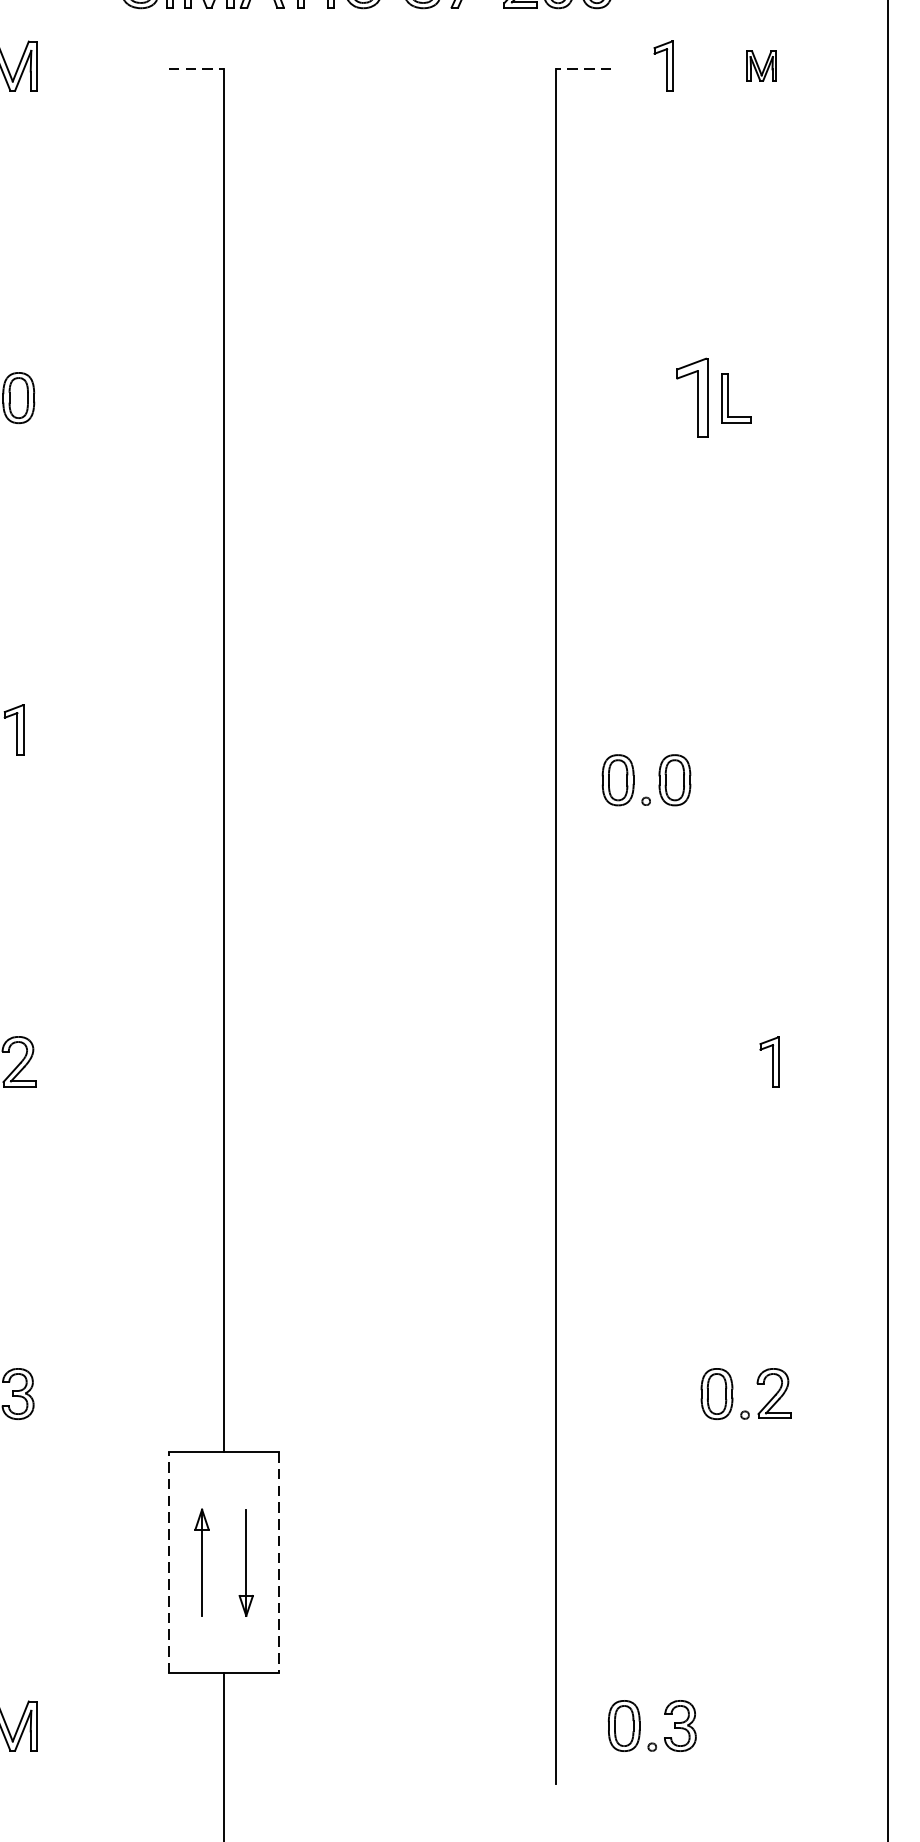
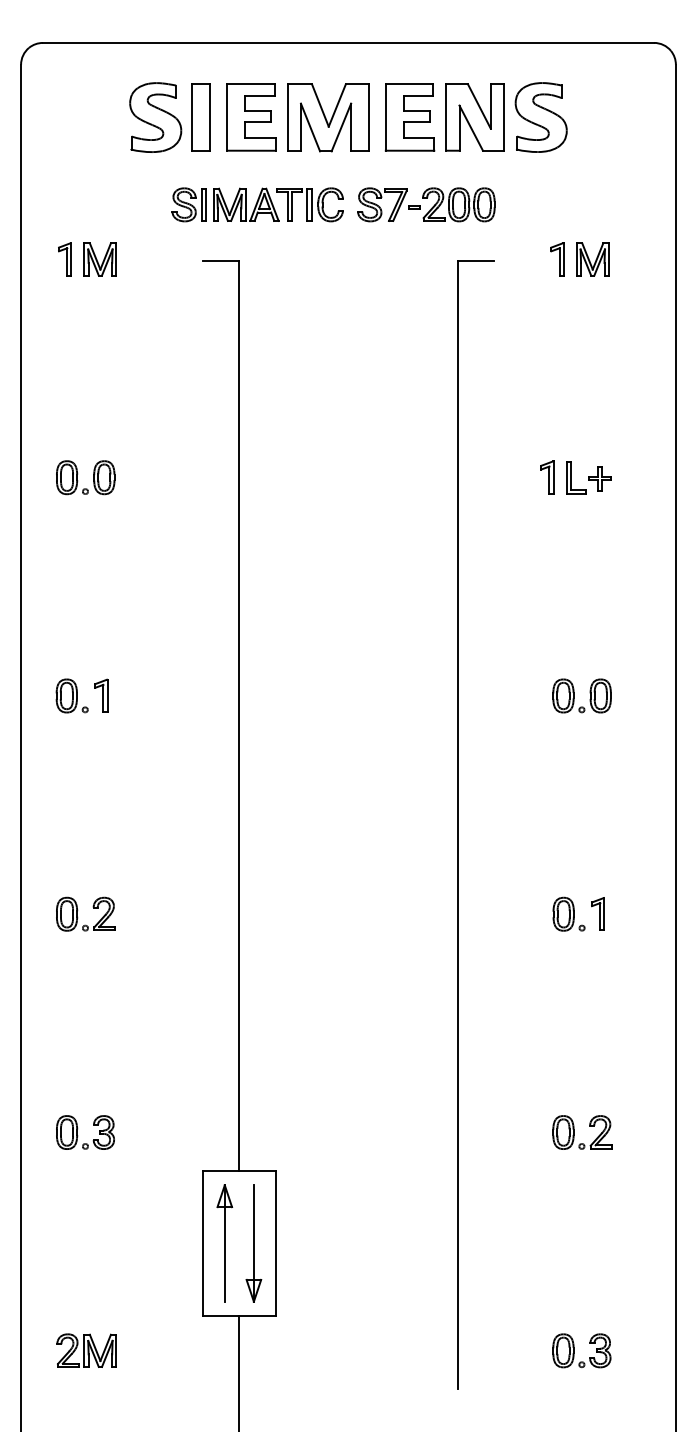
part: (663, 66) -> (557, 259), moved
part: (761, 66) -> (592, 259), size x1.67
line: (196, 69) -> (221, 261), dashed -> solid
line: (583, 69) -> (475, 261), dashed -> solid
part: (692, 397) -> (547, 477), size x0.62
part: (771, 399) -> (599, 478), added
part: (634, 779) -> (574, 695), moved
part: (724, 1060) -> (568, 913), added
line: (168, 1562) -> (202, 1243), dashed -> solid
part: (201, 1562) -> (224, 1243), size x1.67
part: (245, 1562) -> (253, 1243), size x1.67
line: (279, 1562) -> (275, 1243), dashed -> solid
part: (641, 1725) -> (574, 1350), moved

